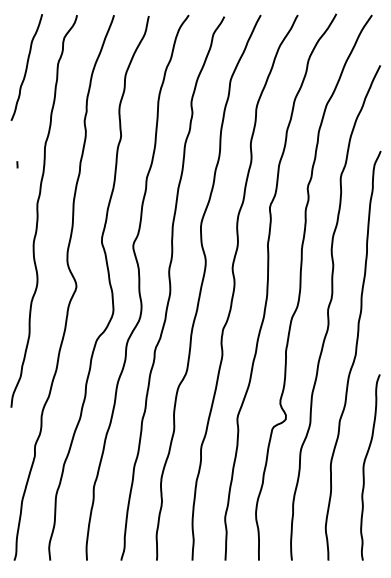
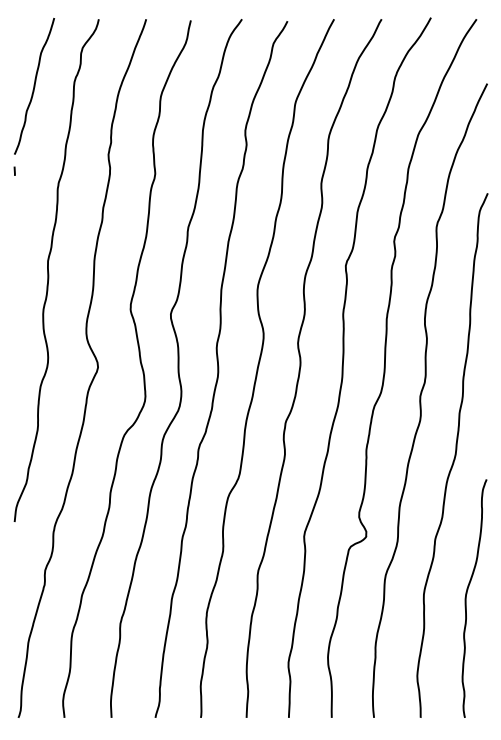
line: (17, 164) -> (14, 170), moved

